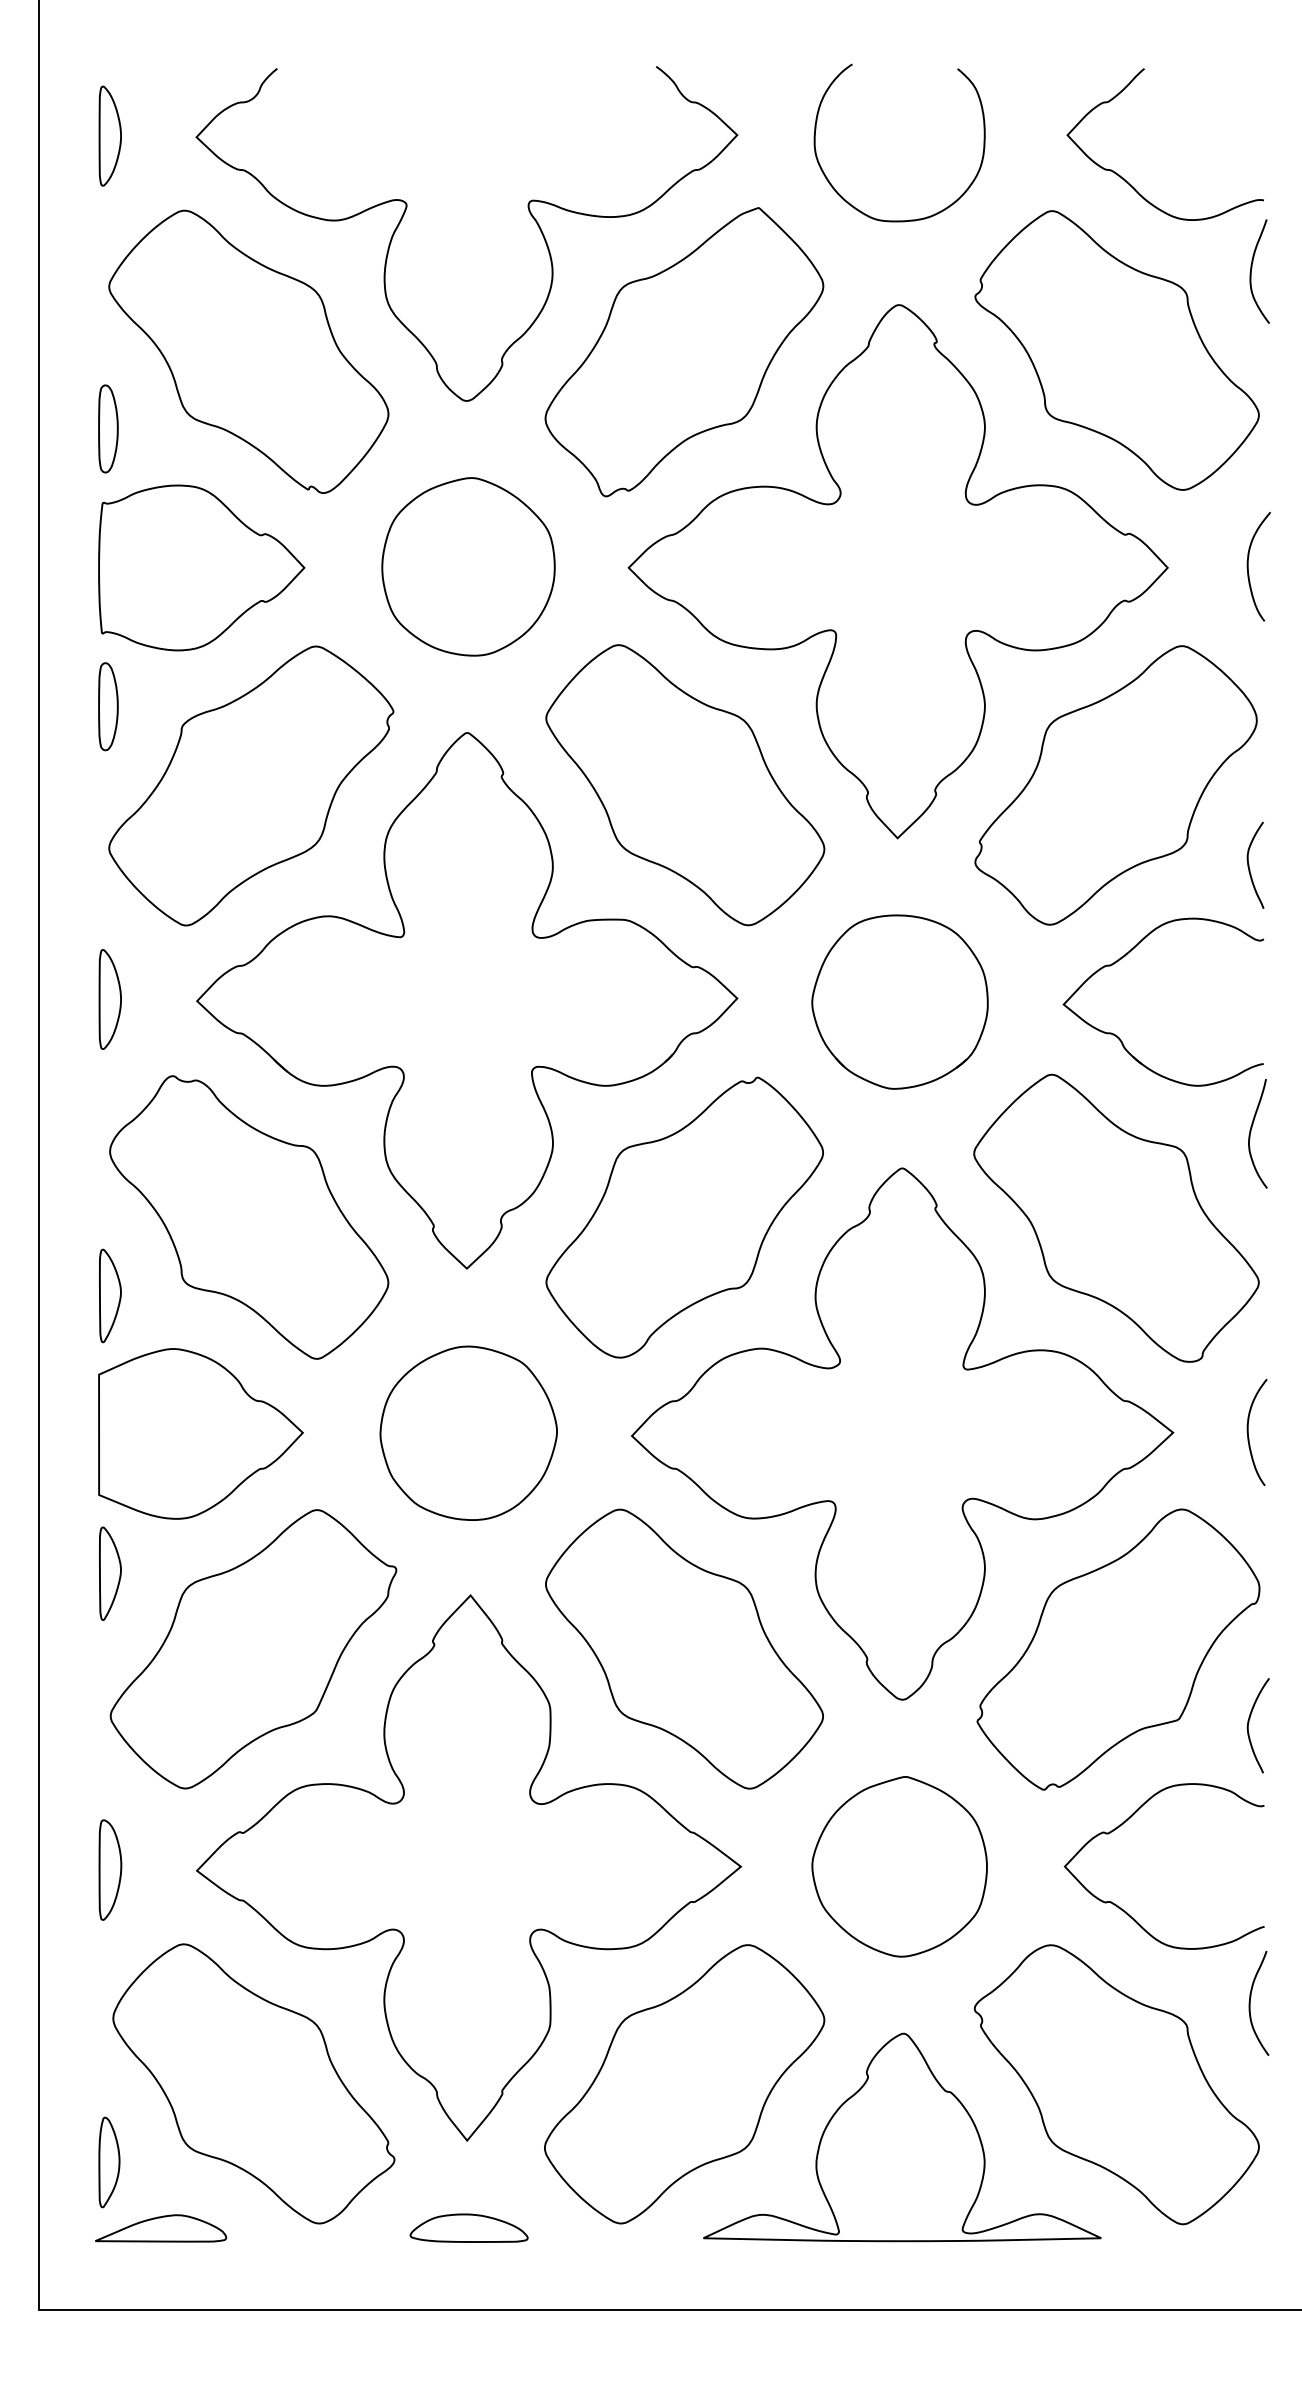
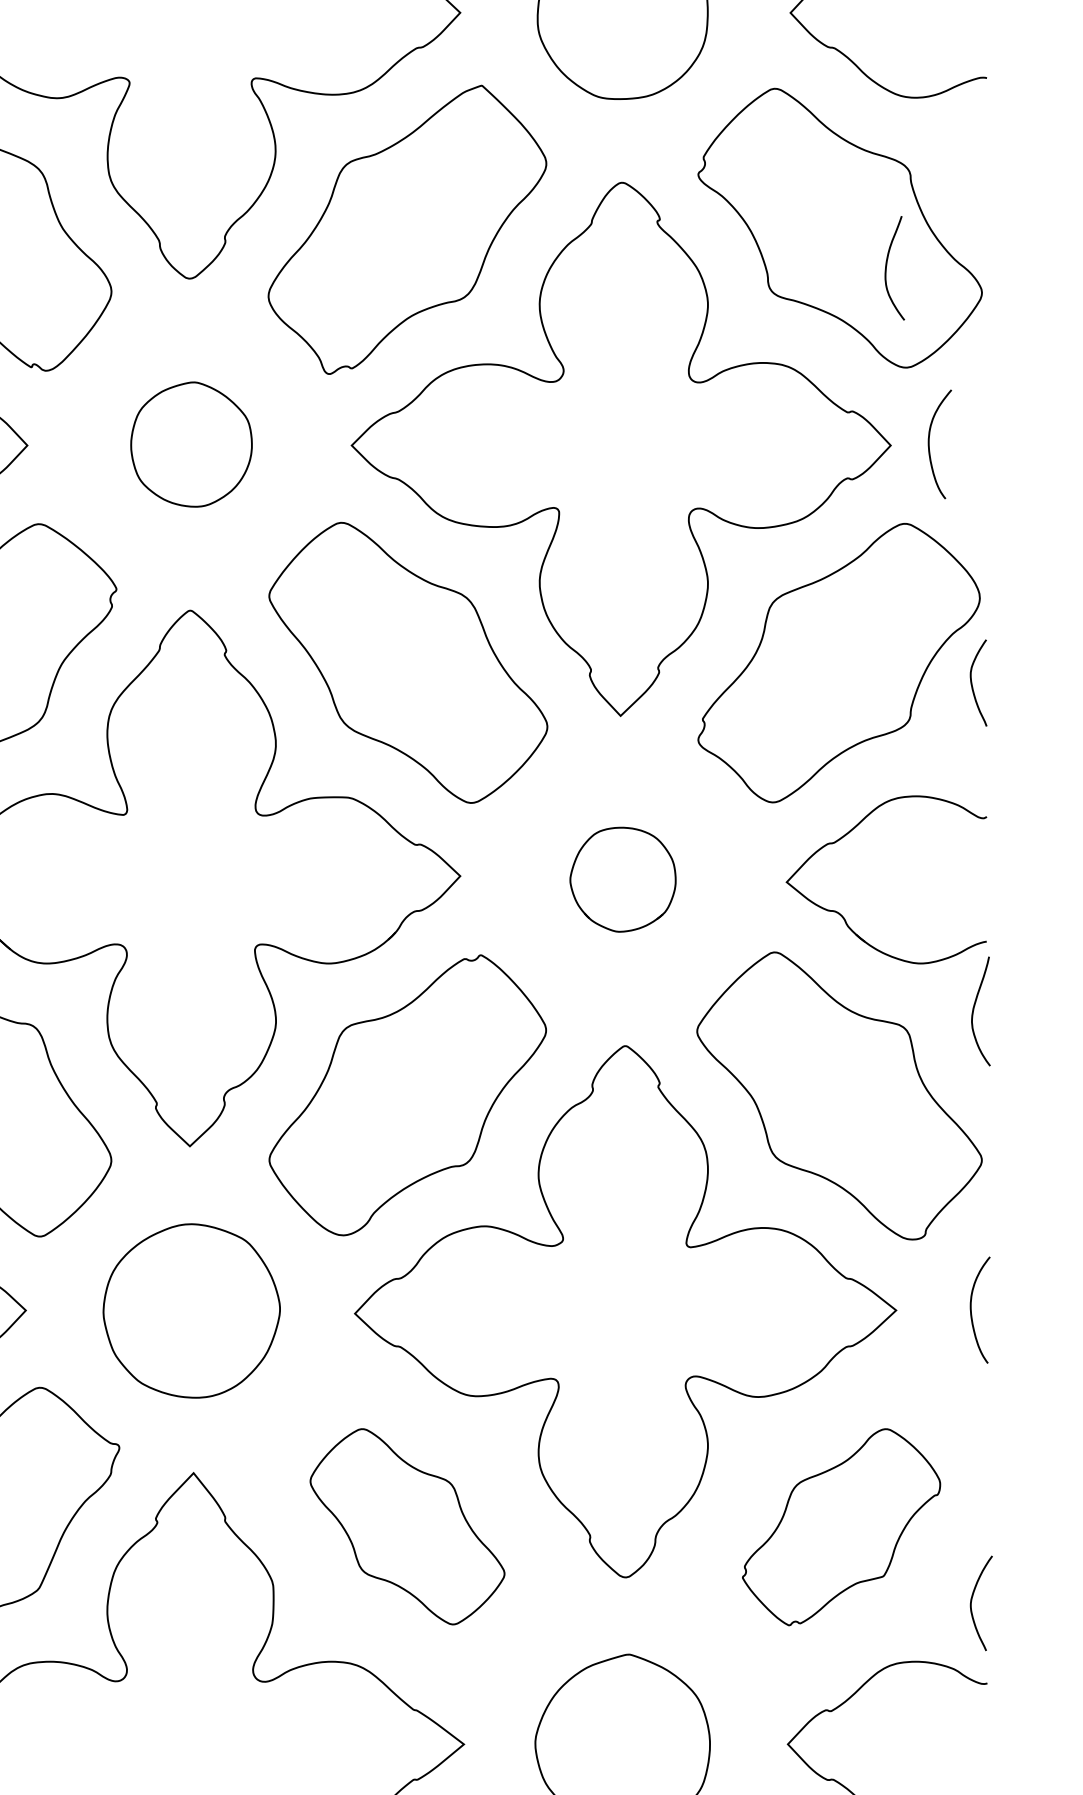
curve: (1252, 268) -> (887, 265), moved
part: (468, 566) -> (191, 444), size x0.7
curve: (1248, 566) -> (929, 444), moved
curve: (1249, 864) -> (972, 682), moved
part: (899, 1001) -> (622, 879), size x0.6
part: (684, 1648) -> (407, 1526), size x0.7
part: (1118, 1649) -> (841, 1527), size x0.7

